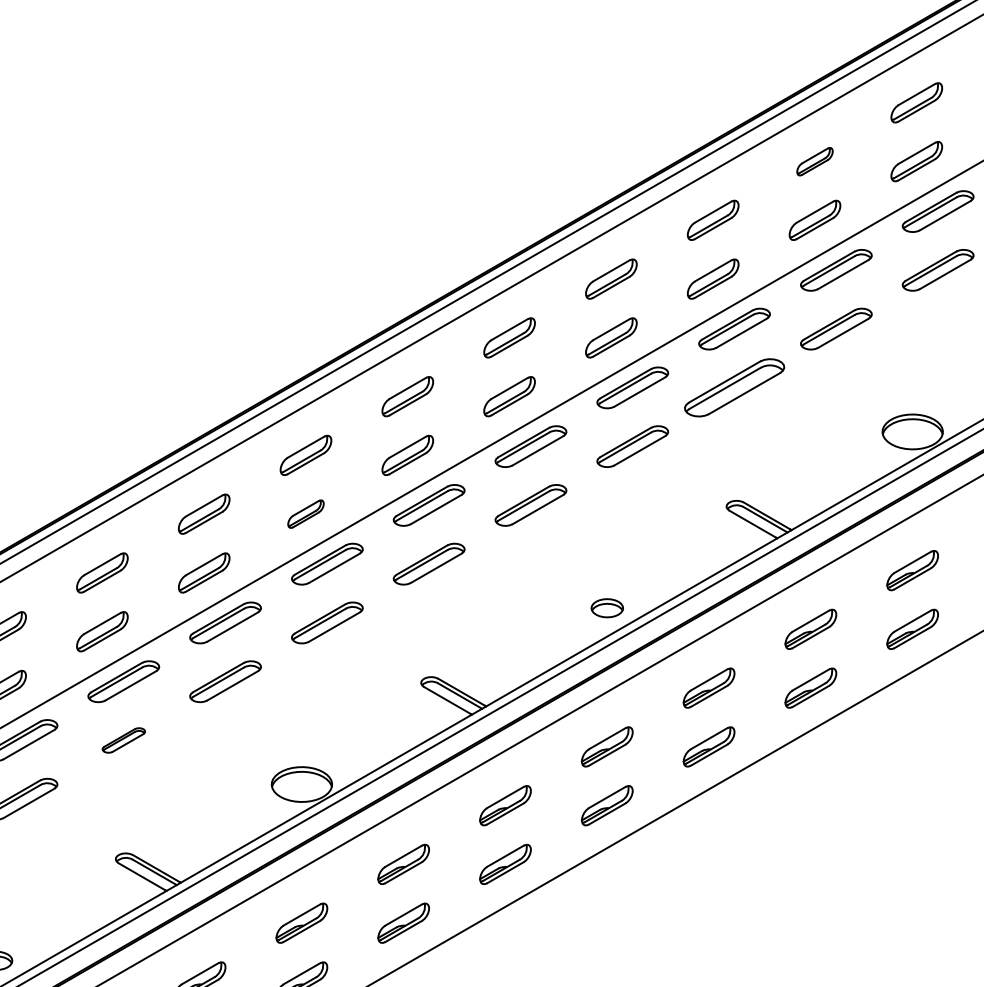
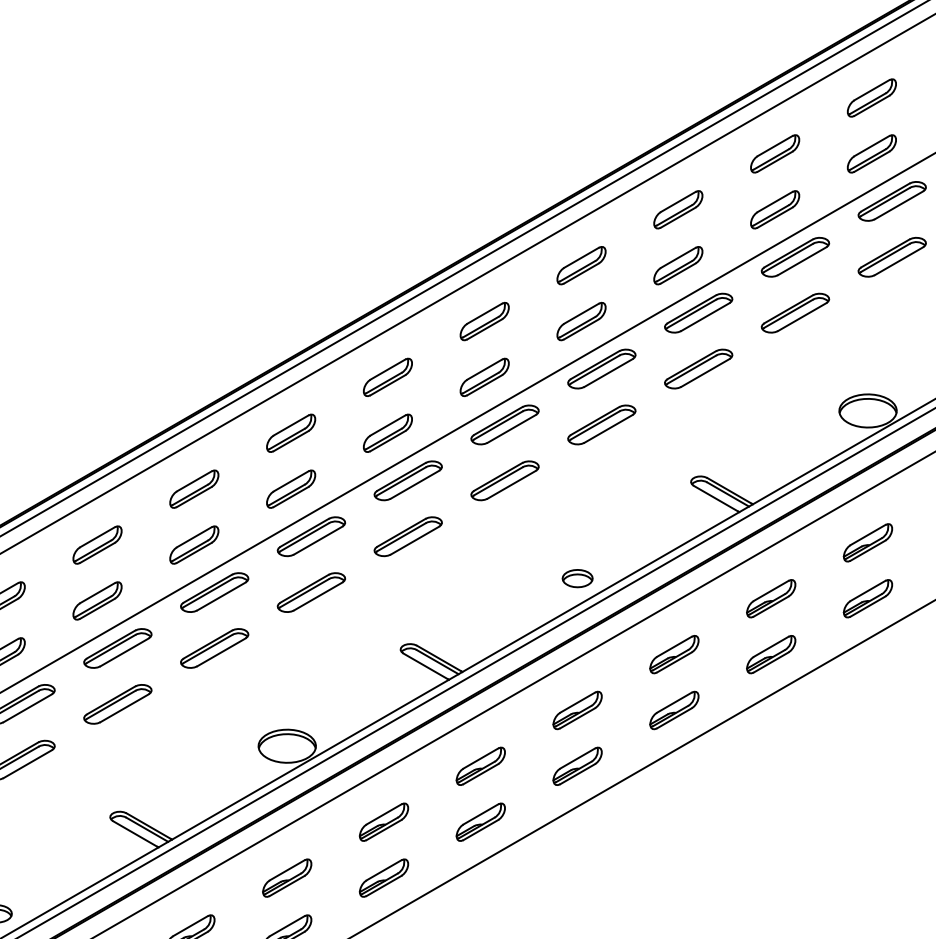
part: (814, 161) -> (774, 153), size x1.43
part: (734, 387) -> (698, 368), size x0.71
part: (305, 513) -> (290, 488), size x1.43
part: (123, 740) -> (117, 704), size x1.67

